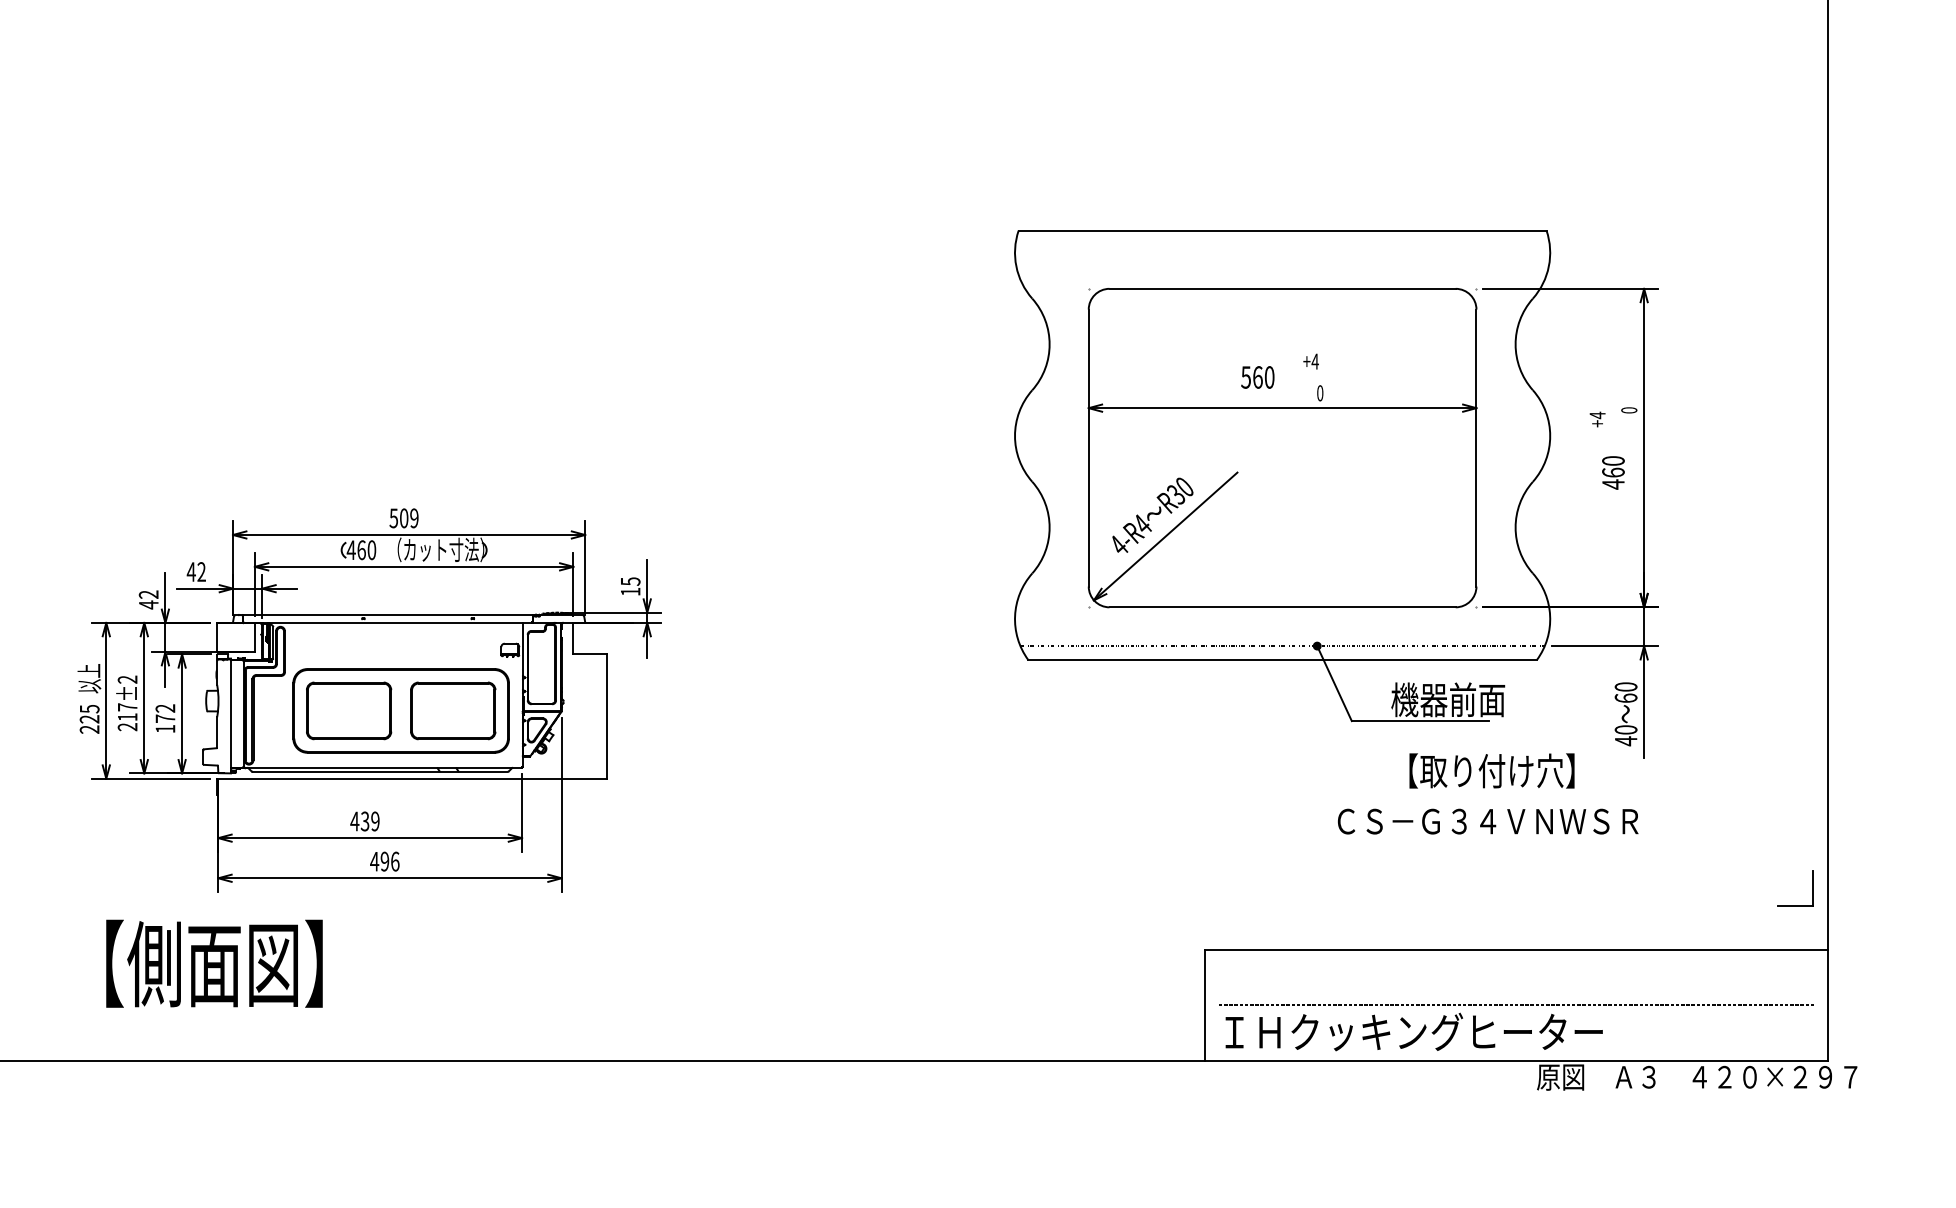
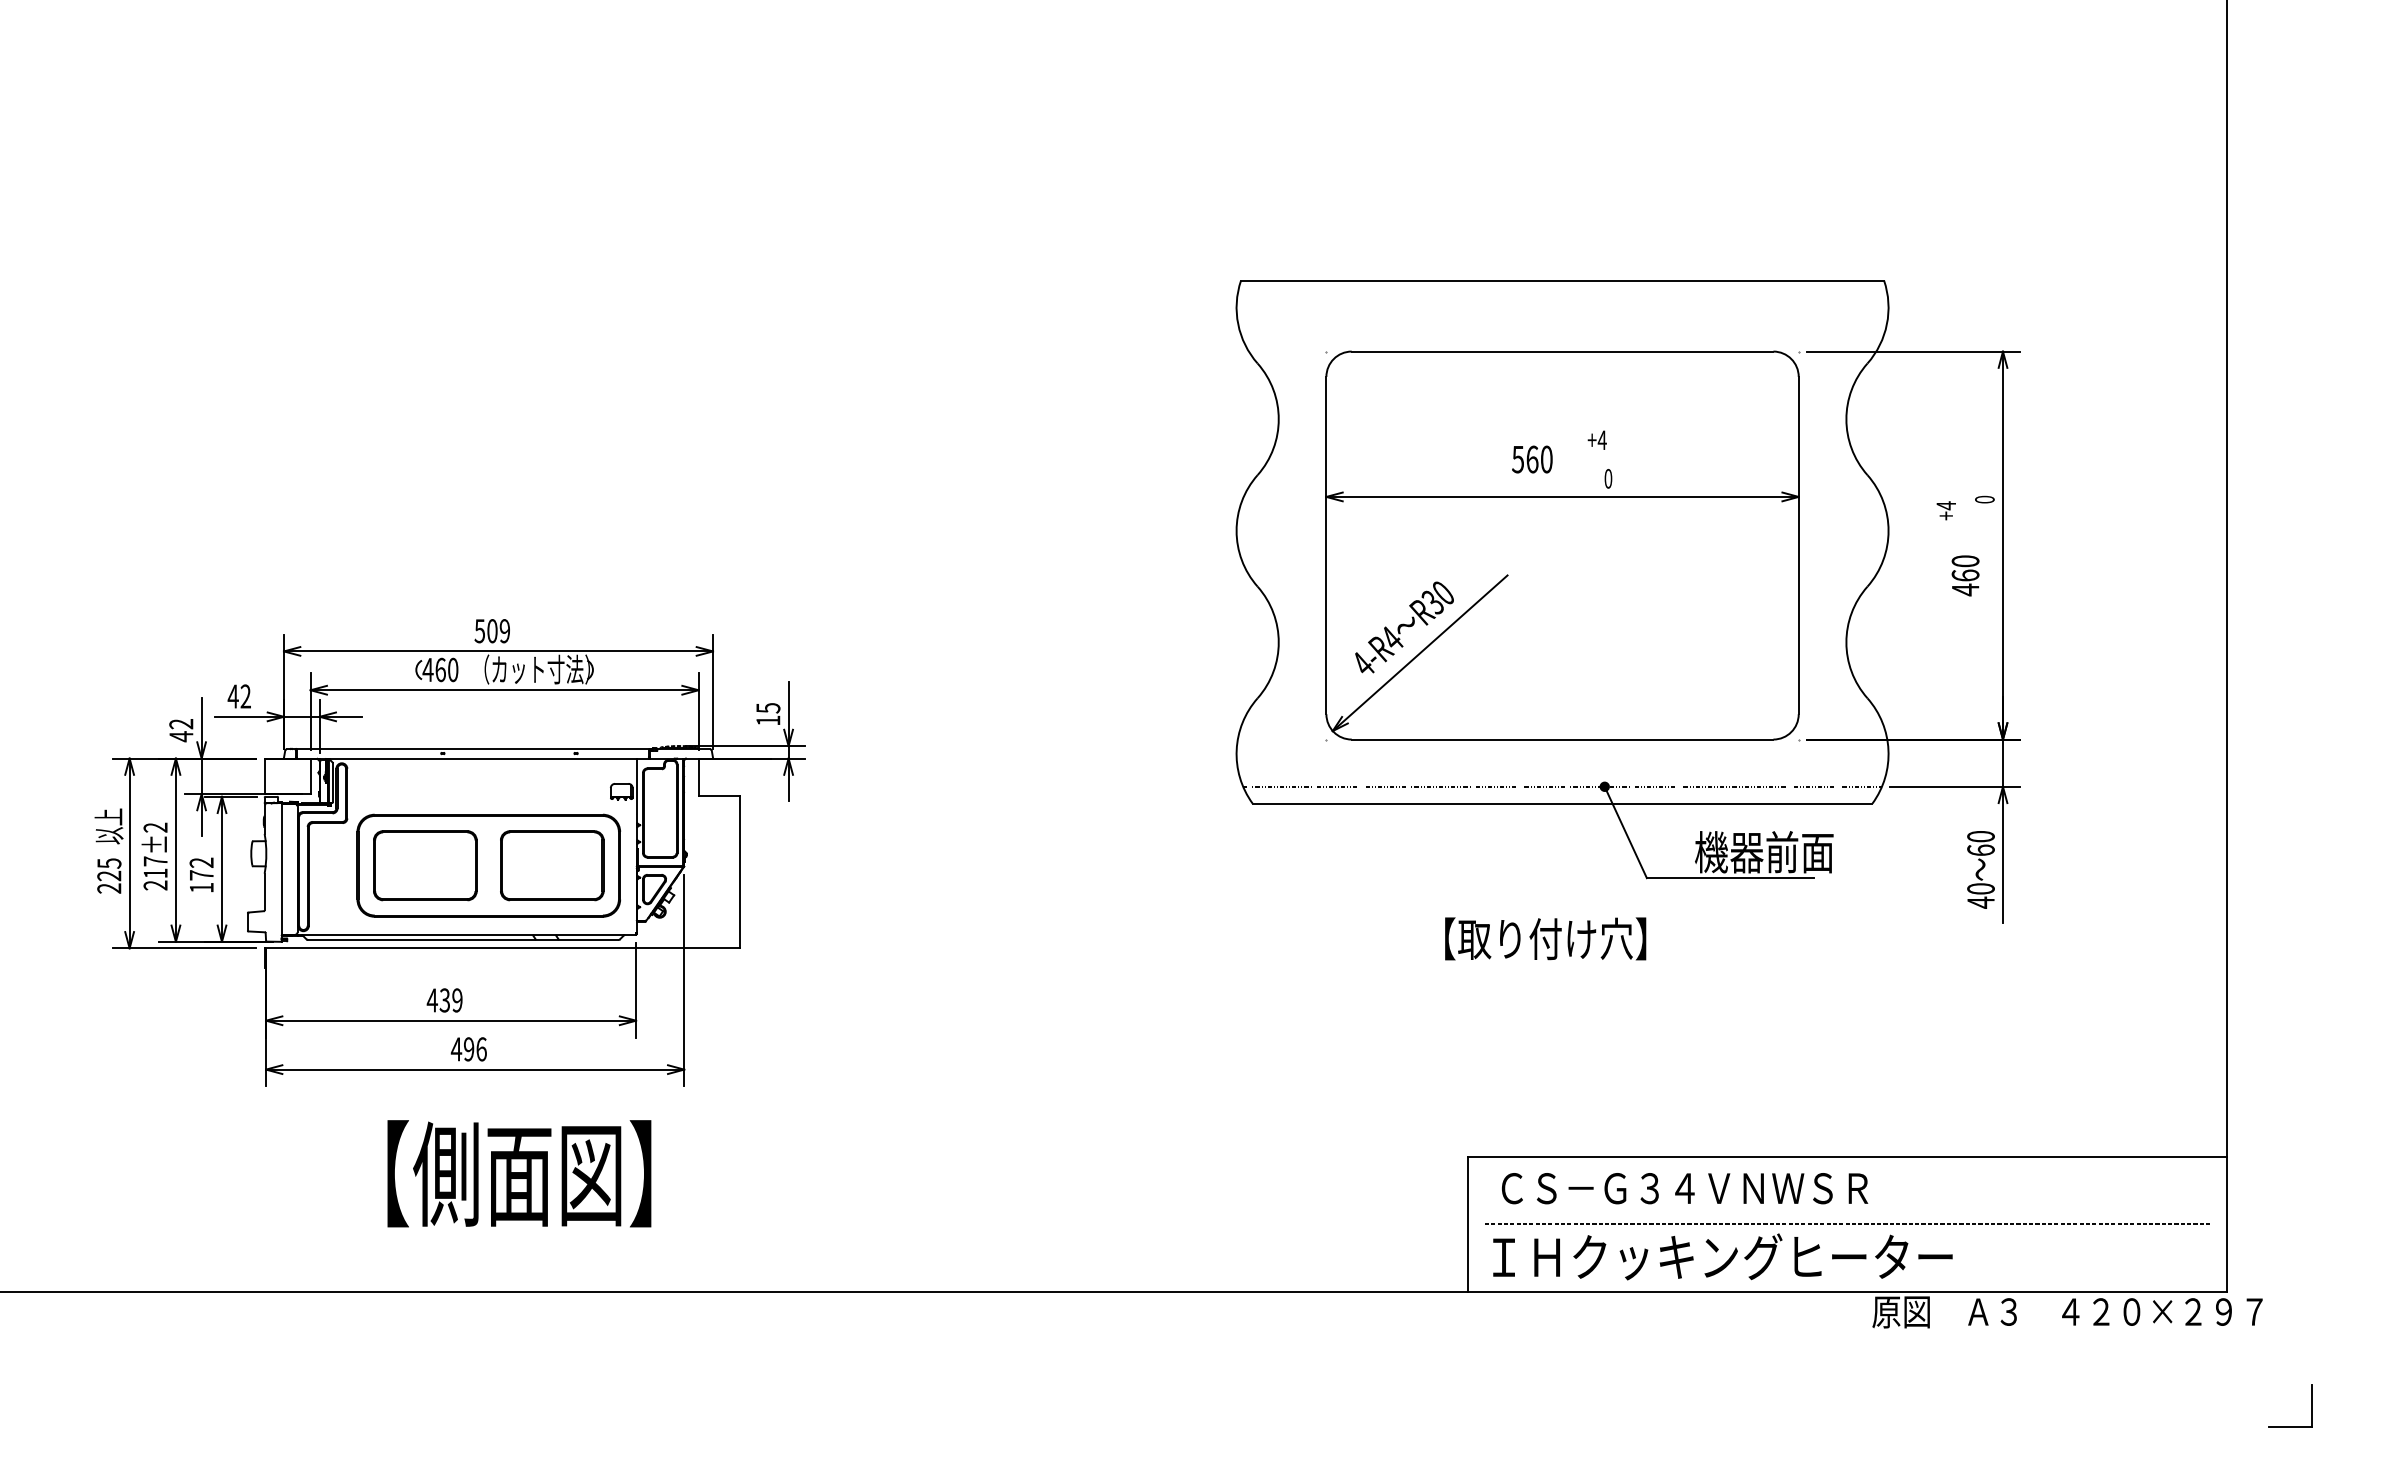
text: (1491, 770) -> (1545, 938), moved
text: (1488, 821) -> (1685, 1188), moved
part: (1812, 888) -> (2311, 1405), moved
text: (214, 963) -> (519, 1173), moved

